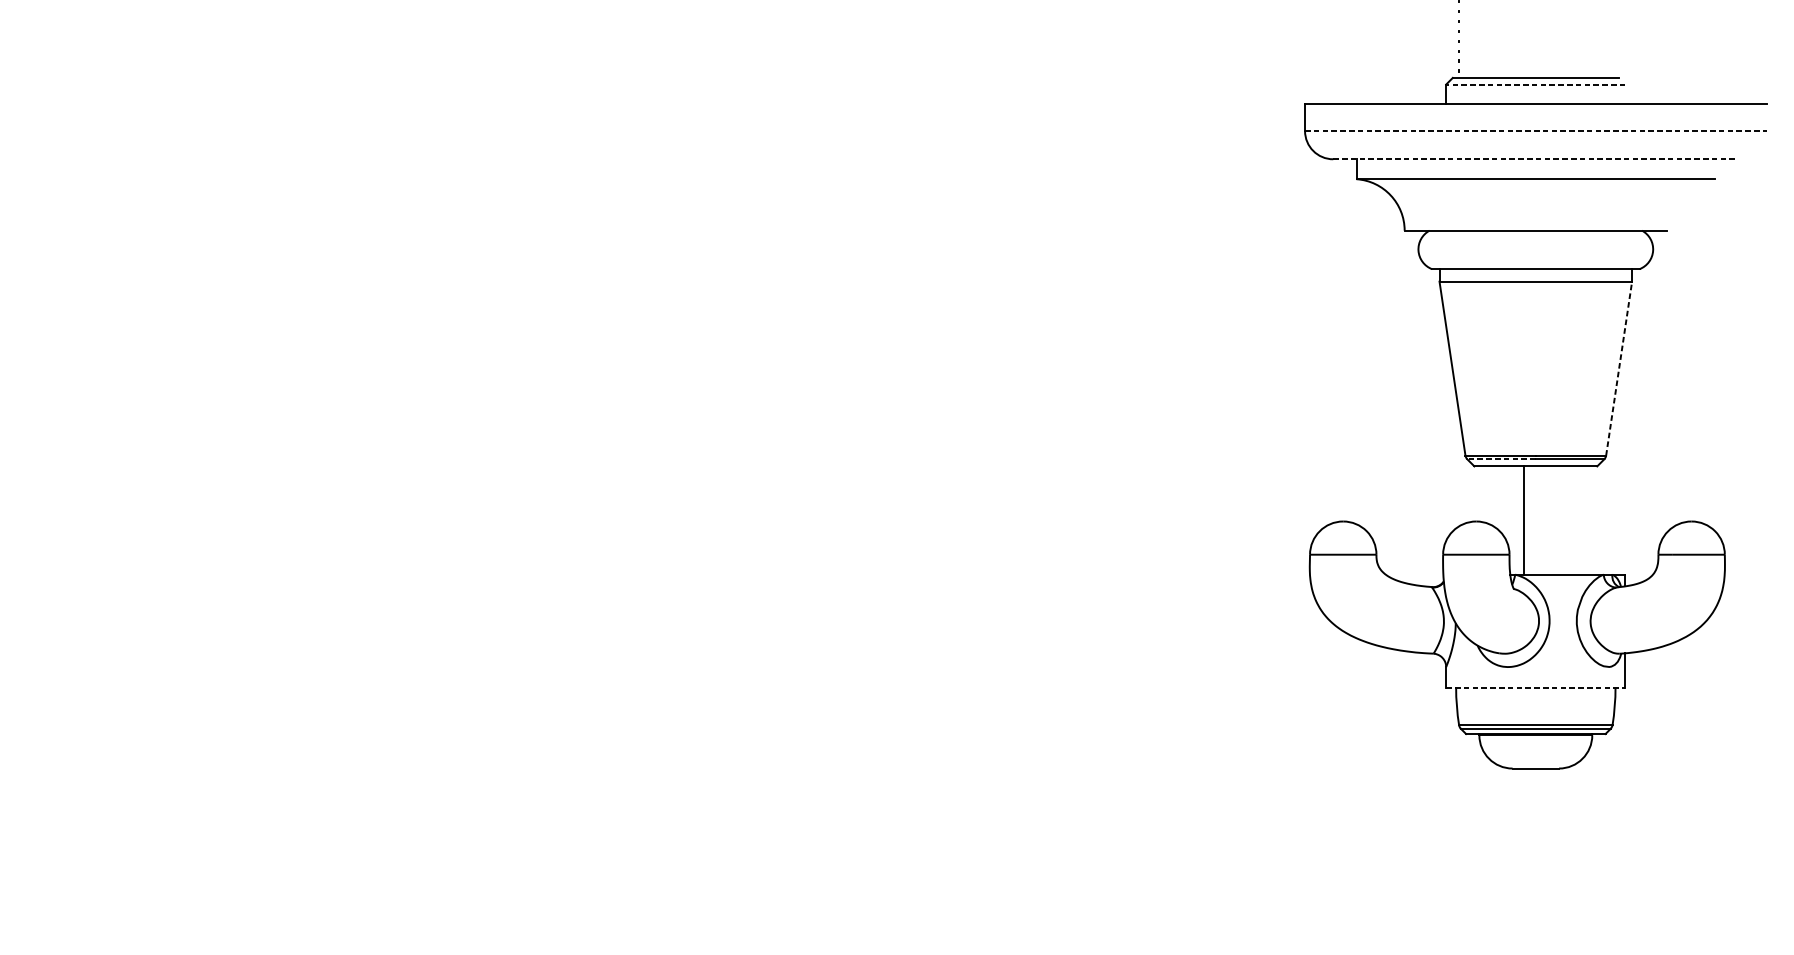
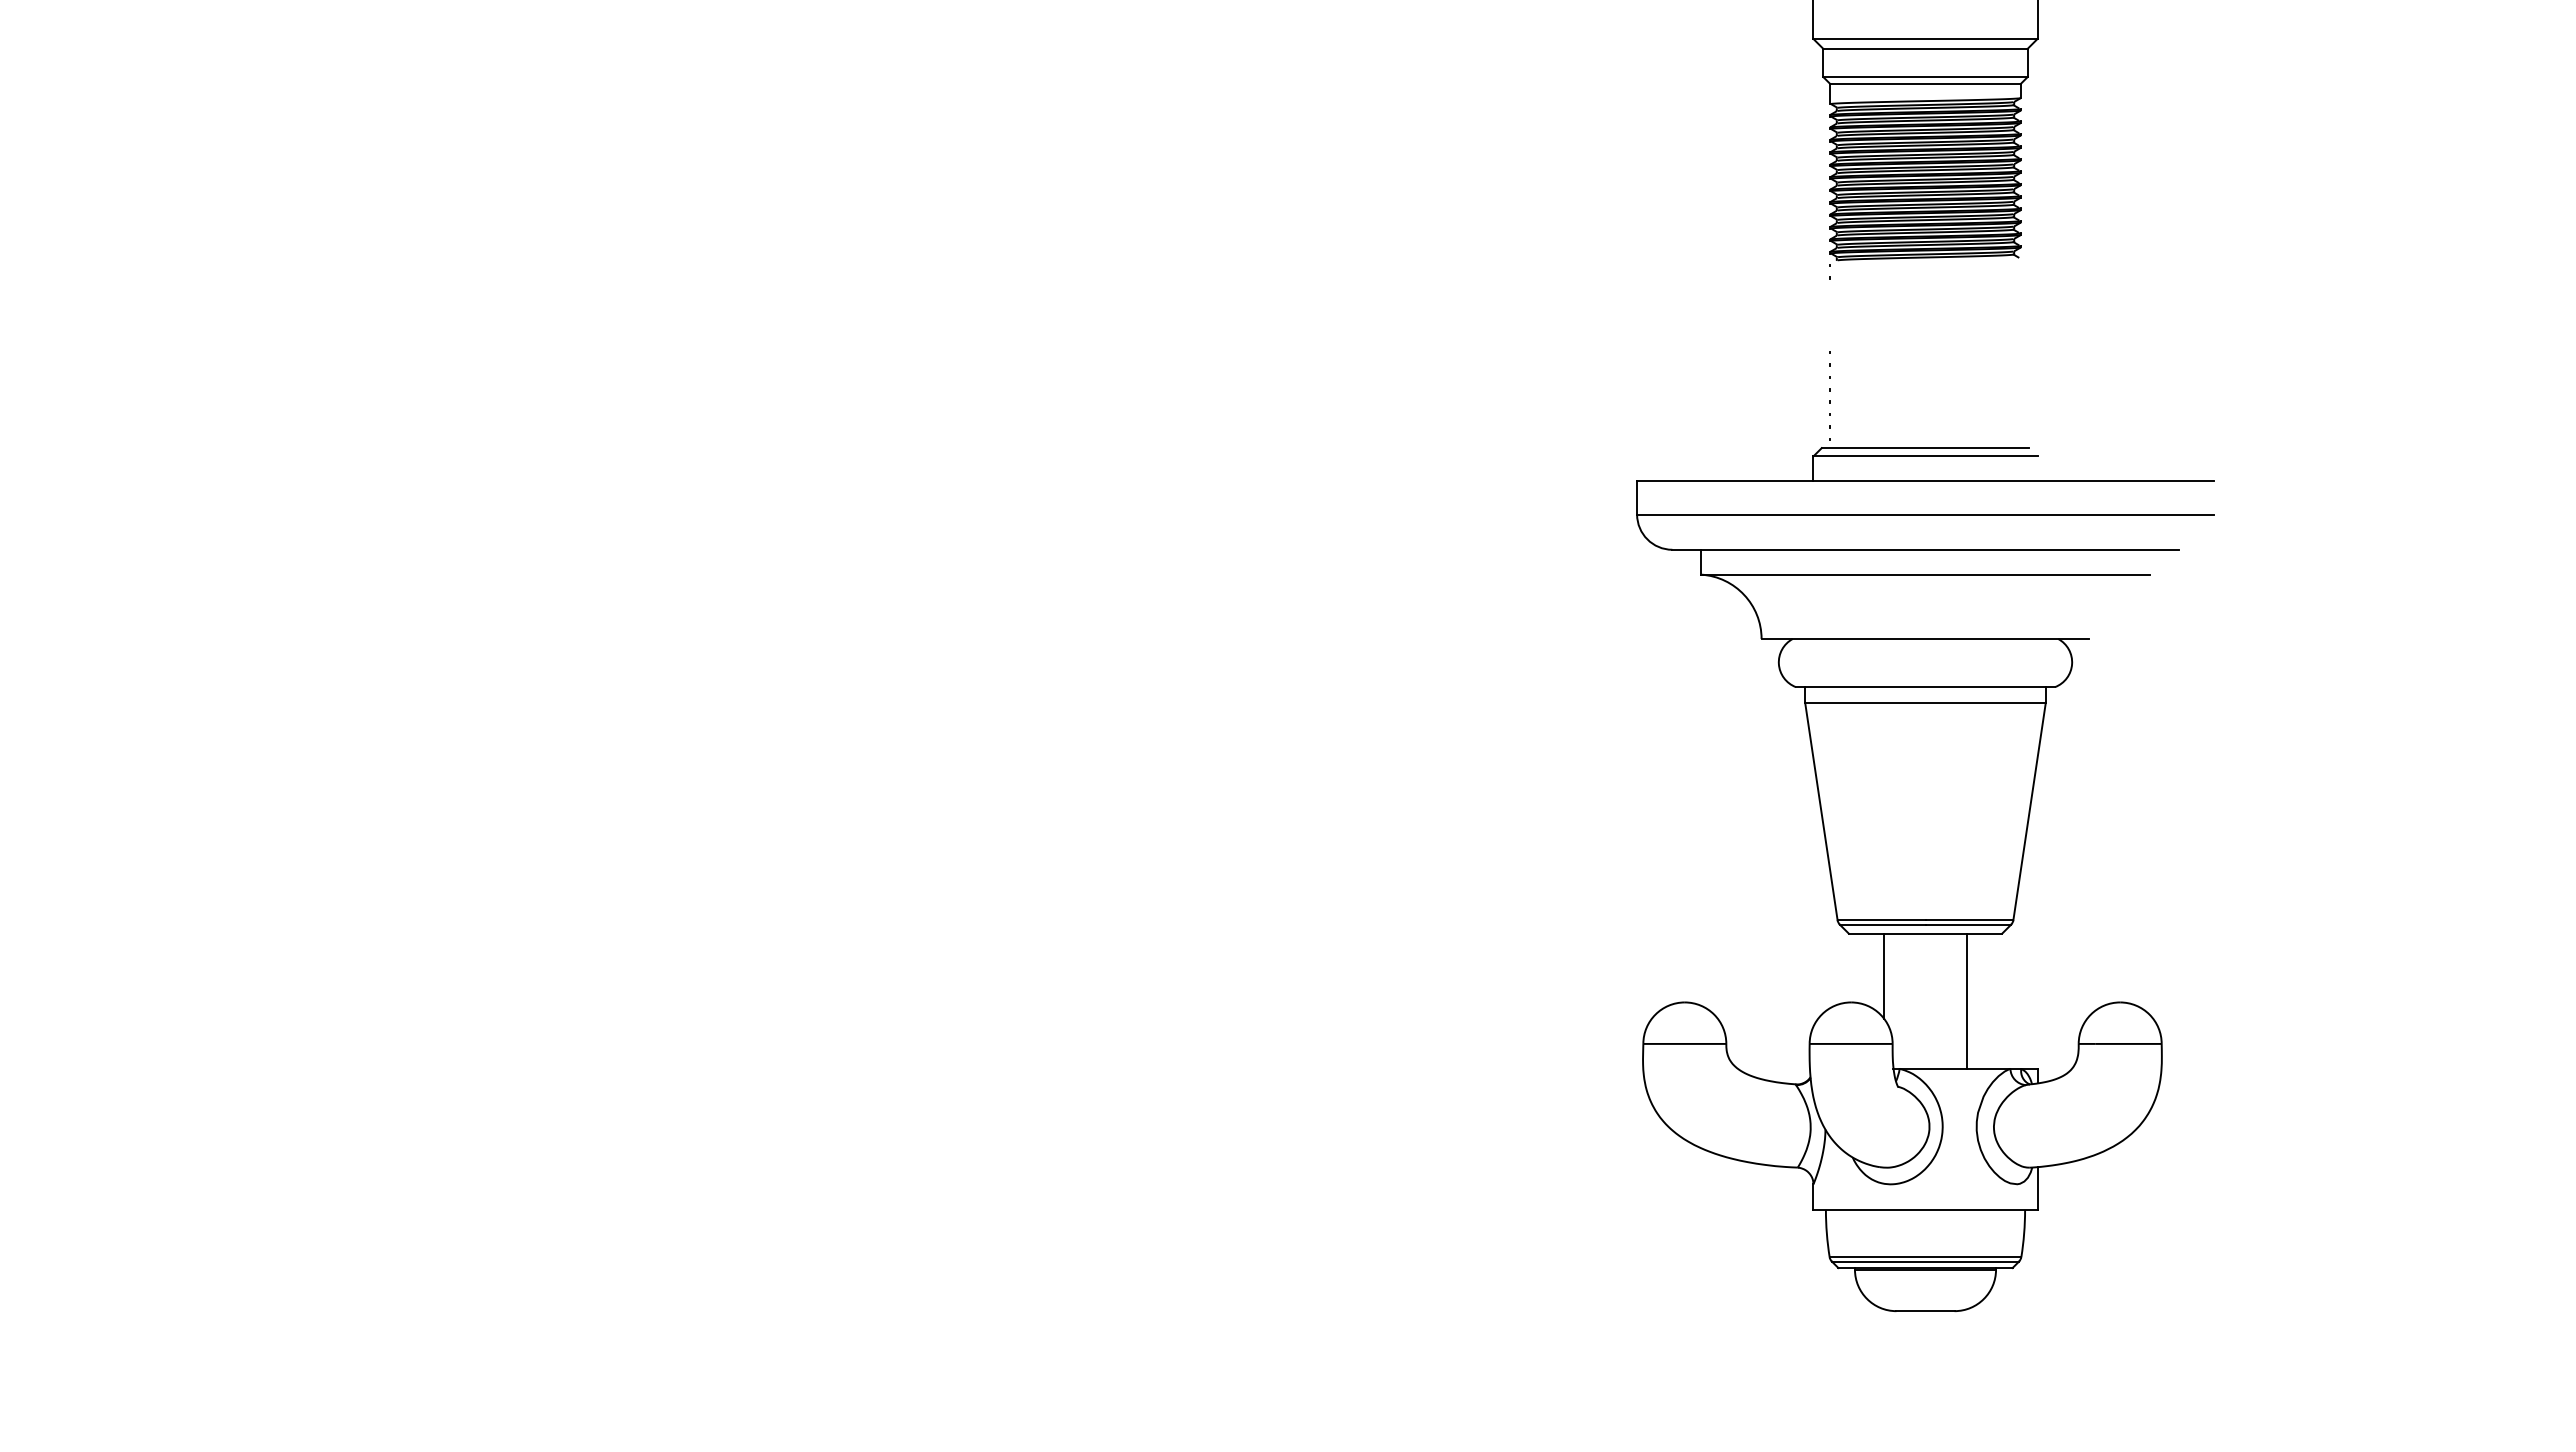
line: (1535, 84) -> (1925, 456), dashed -> solid
line: (1535, 131) -> (1925, 514), dashed -> solid
line: (1535, 159) -> (1925, 549), dashed -> solid
line: (1619, 368) -> (2029, 811), dashed -> solid
line: (1501, 459) -> (1882, 924), dashed -> solid
line: (1503, 499) -> (1884, 975), added
line: (1524, 519) -> (1967, 1000), moved
line: (1536, 687) -> (1926, 1209), dashed -> solid

